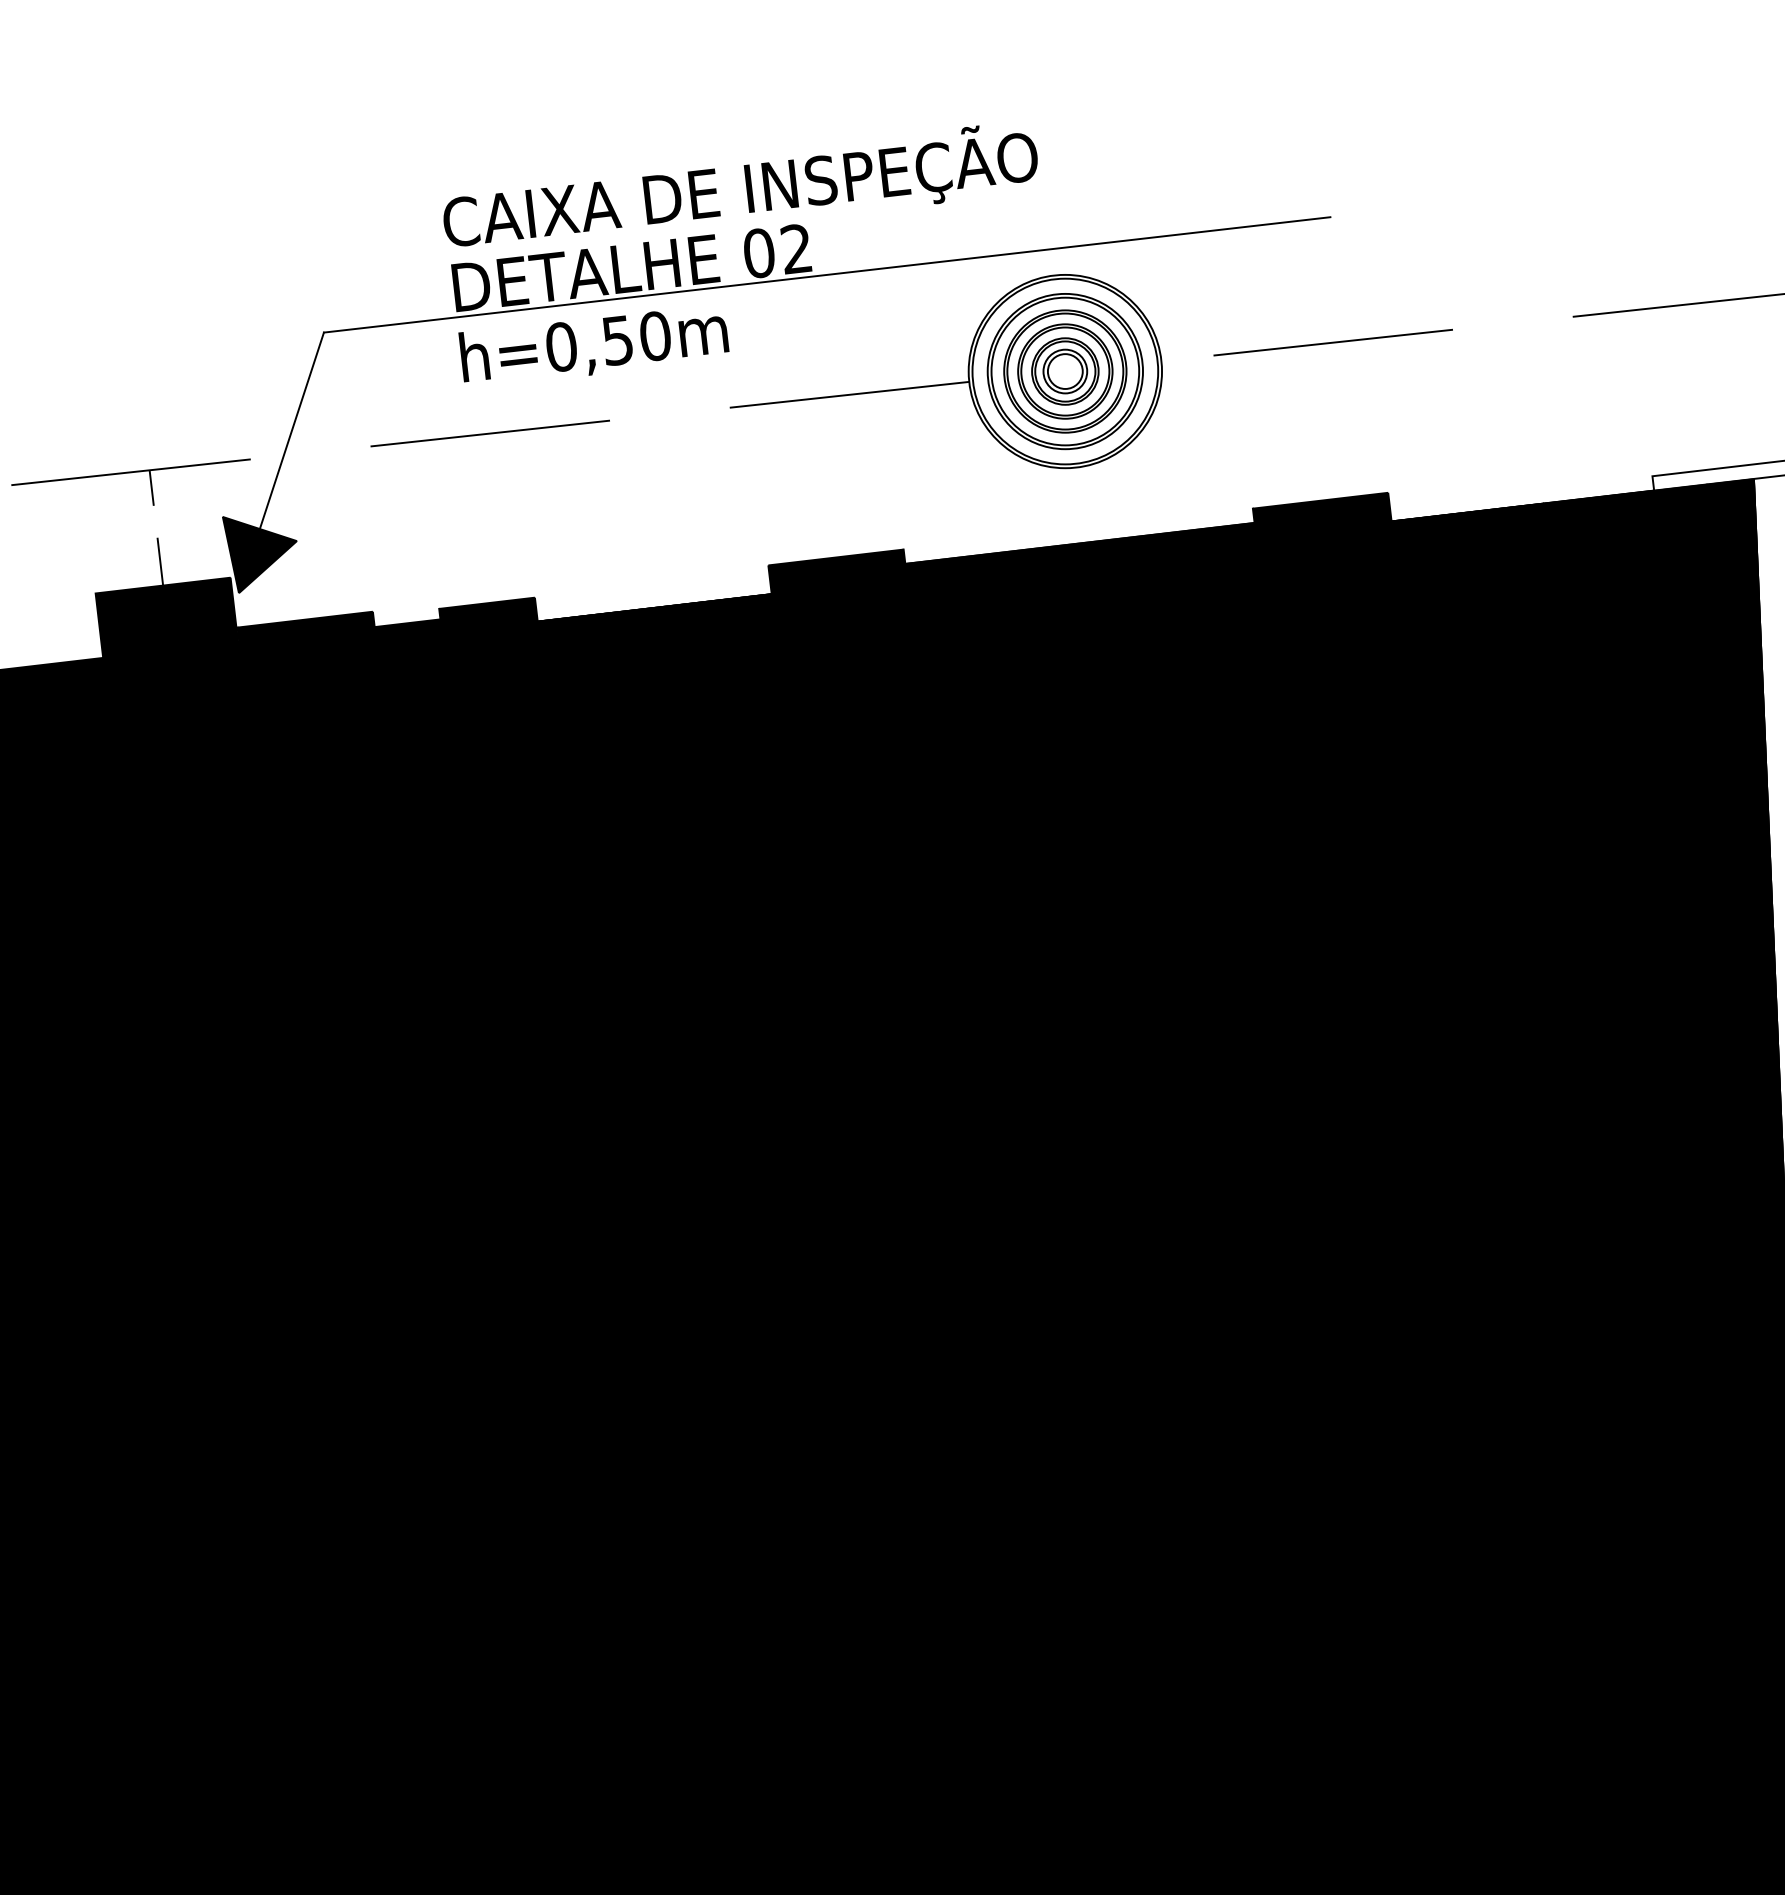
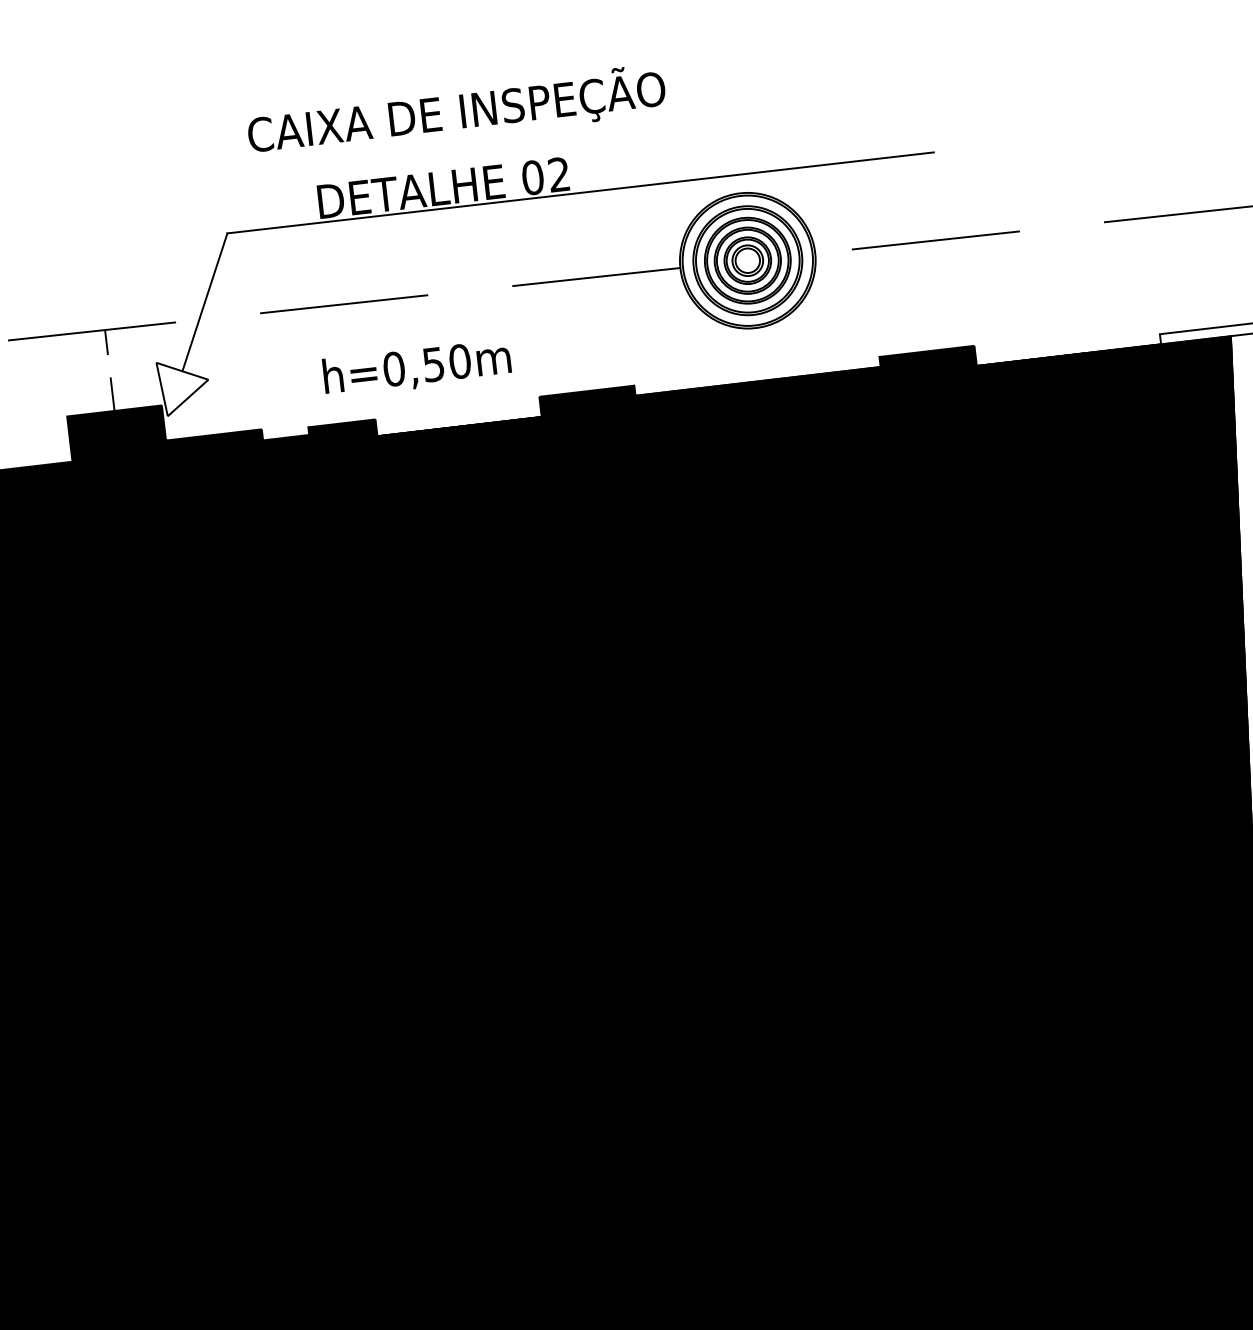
text: (740, 185) -> (456, 109), moved
text: (593, 346) -> (416, 368), moved
fill: (259, 554) -> (182, 389), removed

